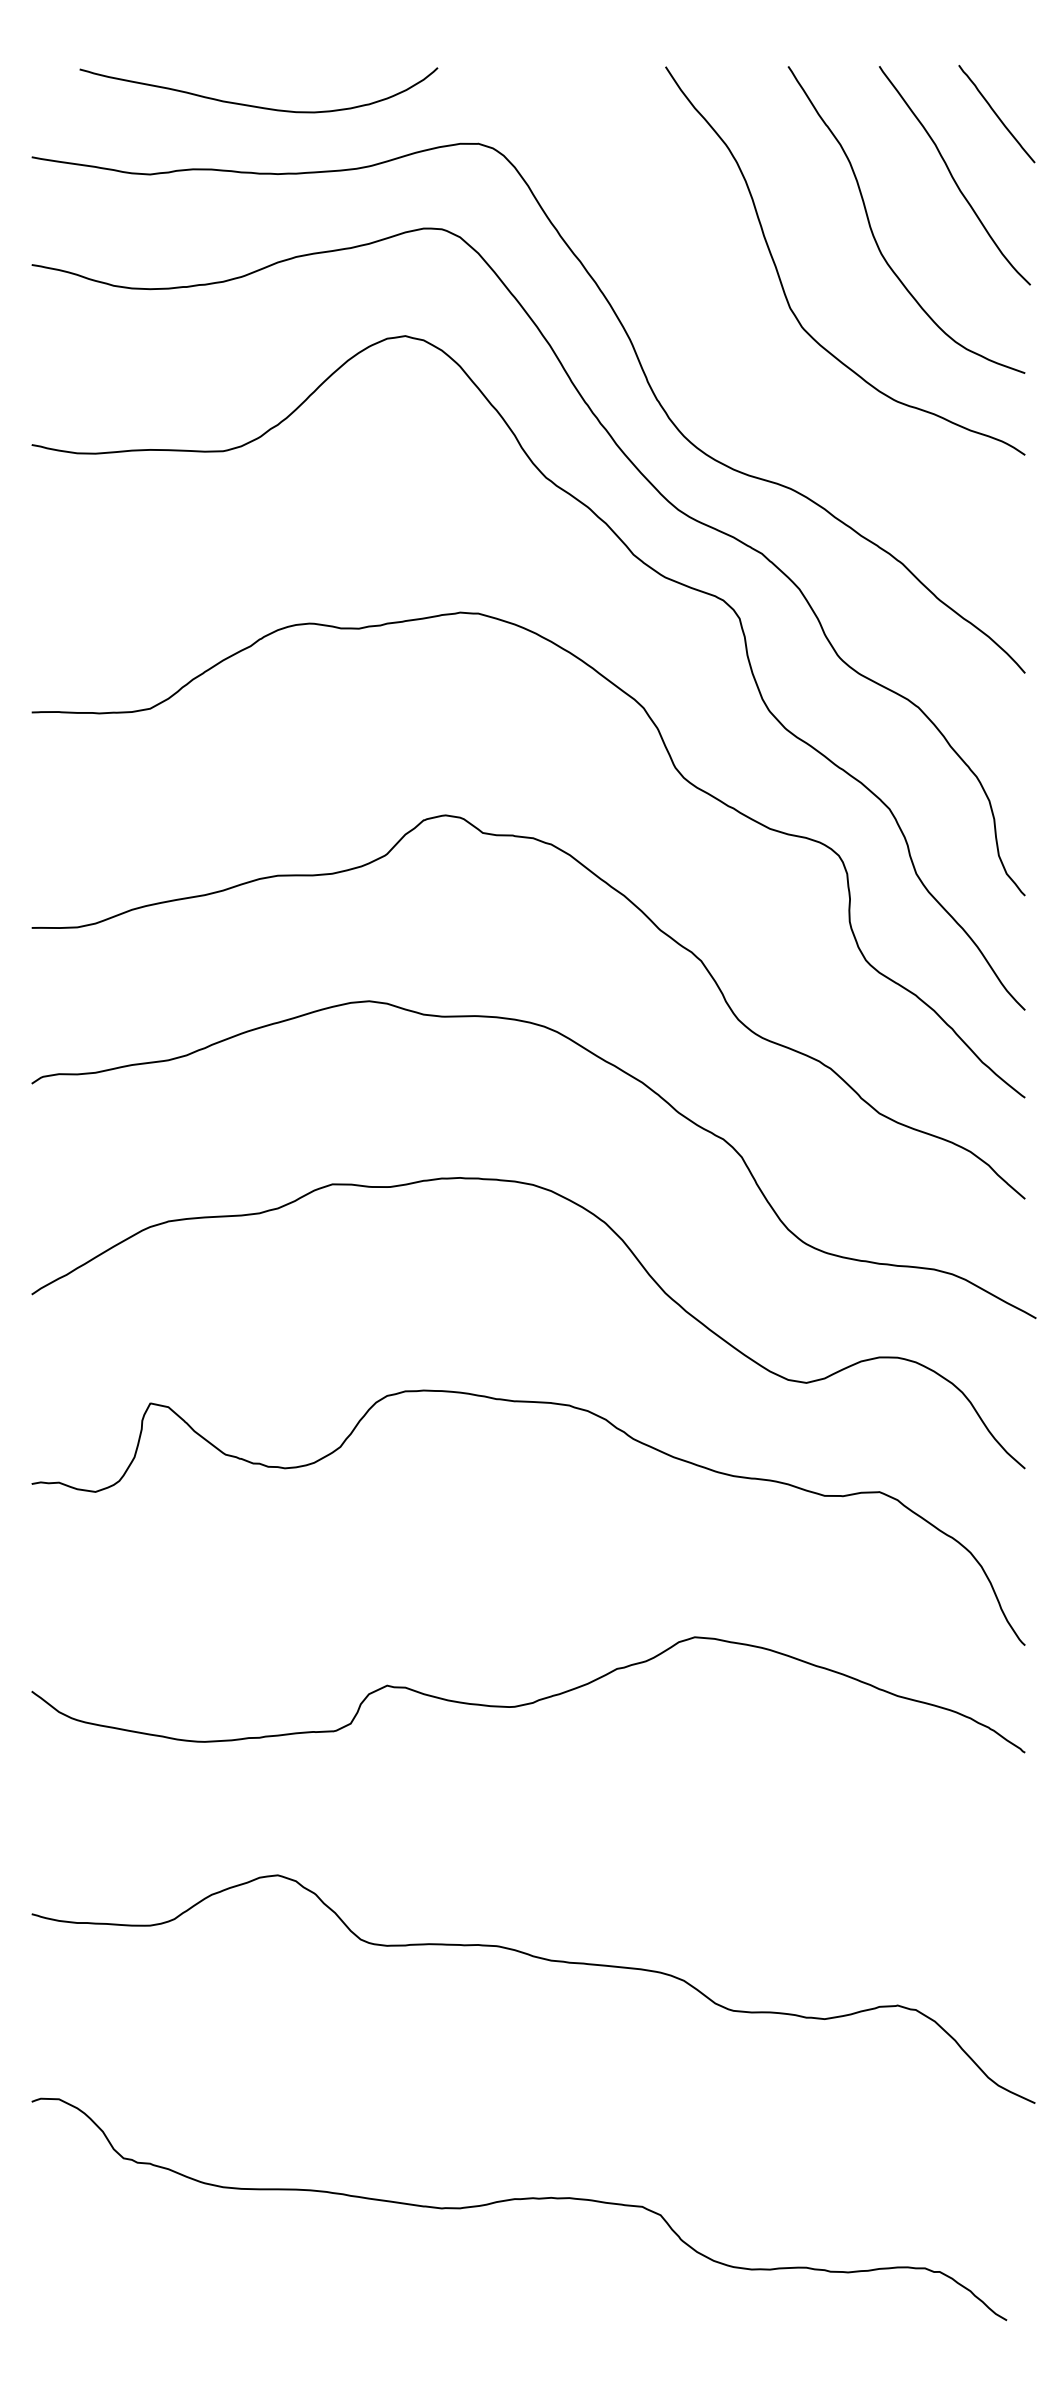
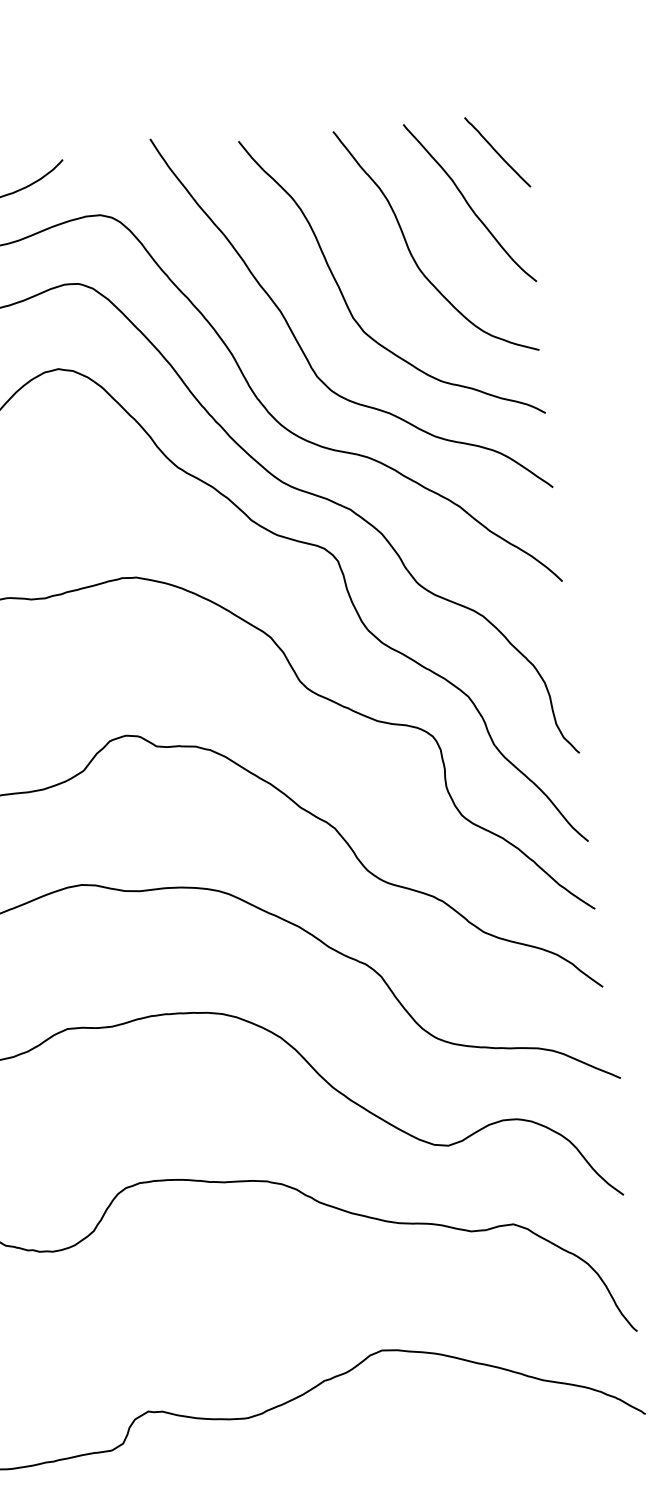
curve: (718, 335) -> (299, 344), added

